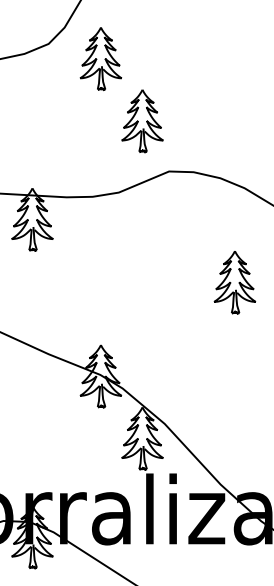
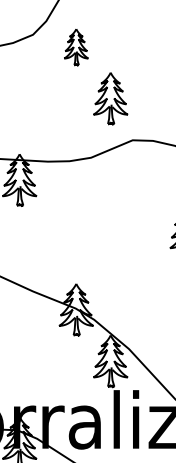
part: (100, 59) -> (75, 47), size x0.7

